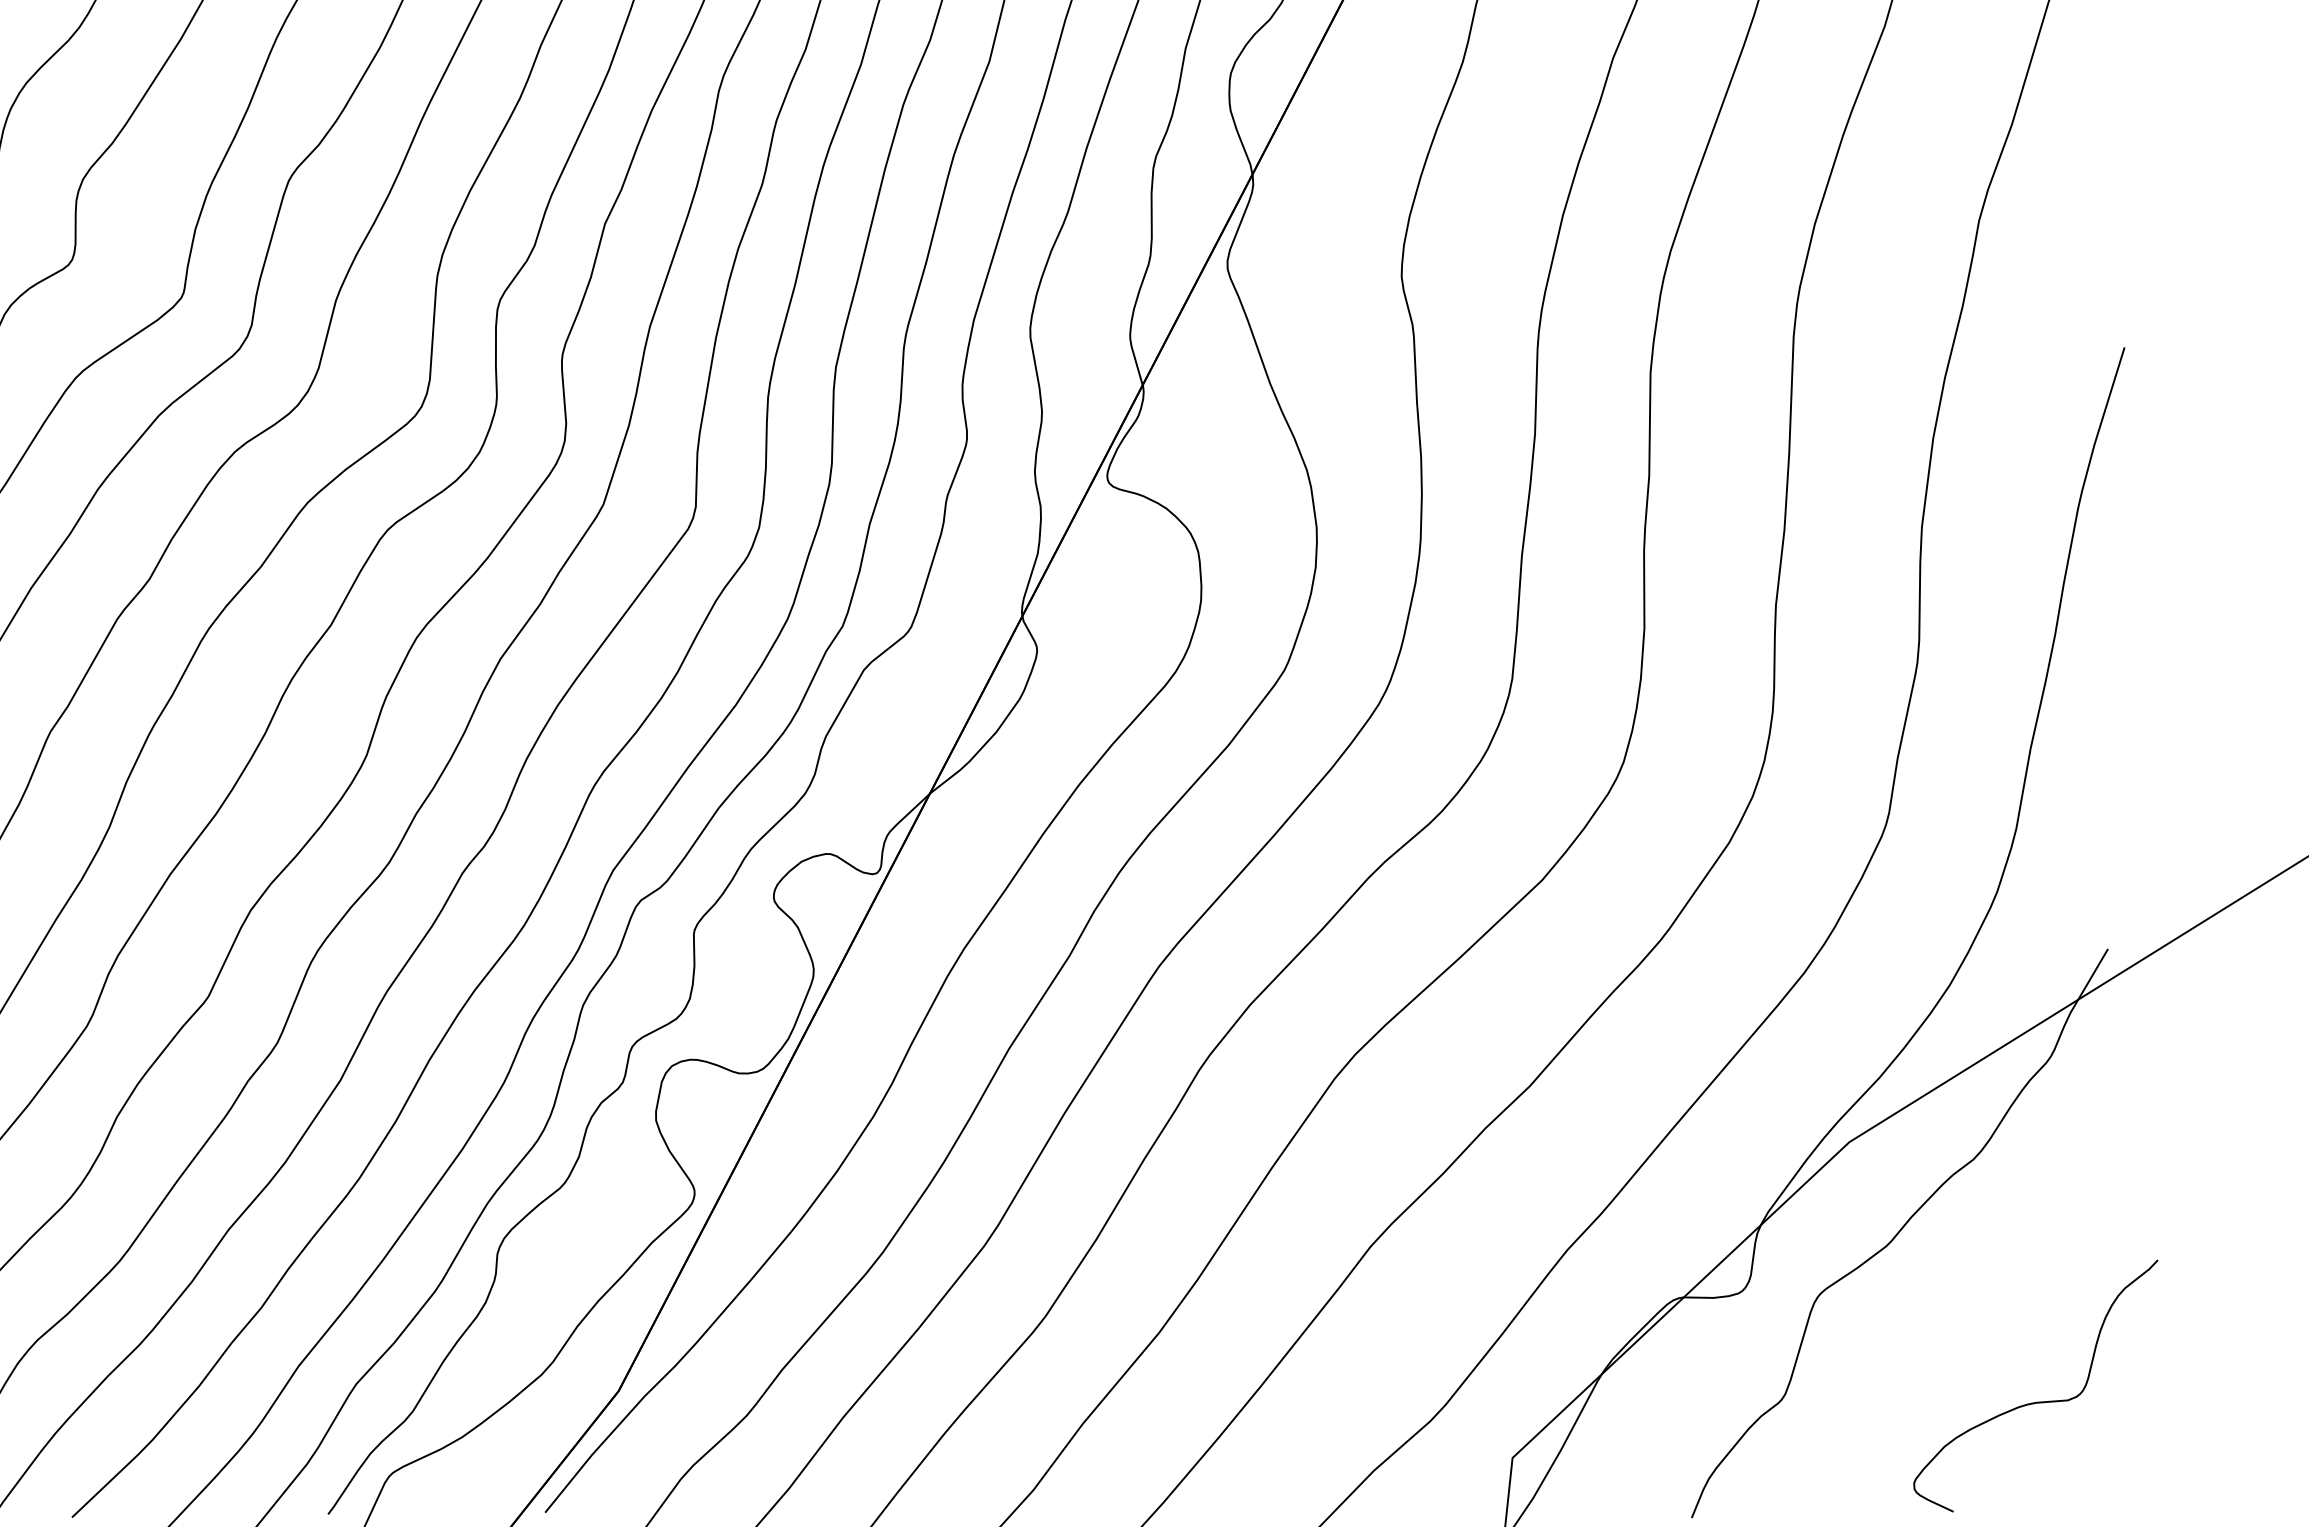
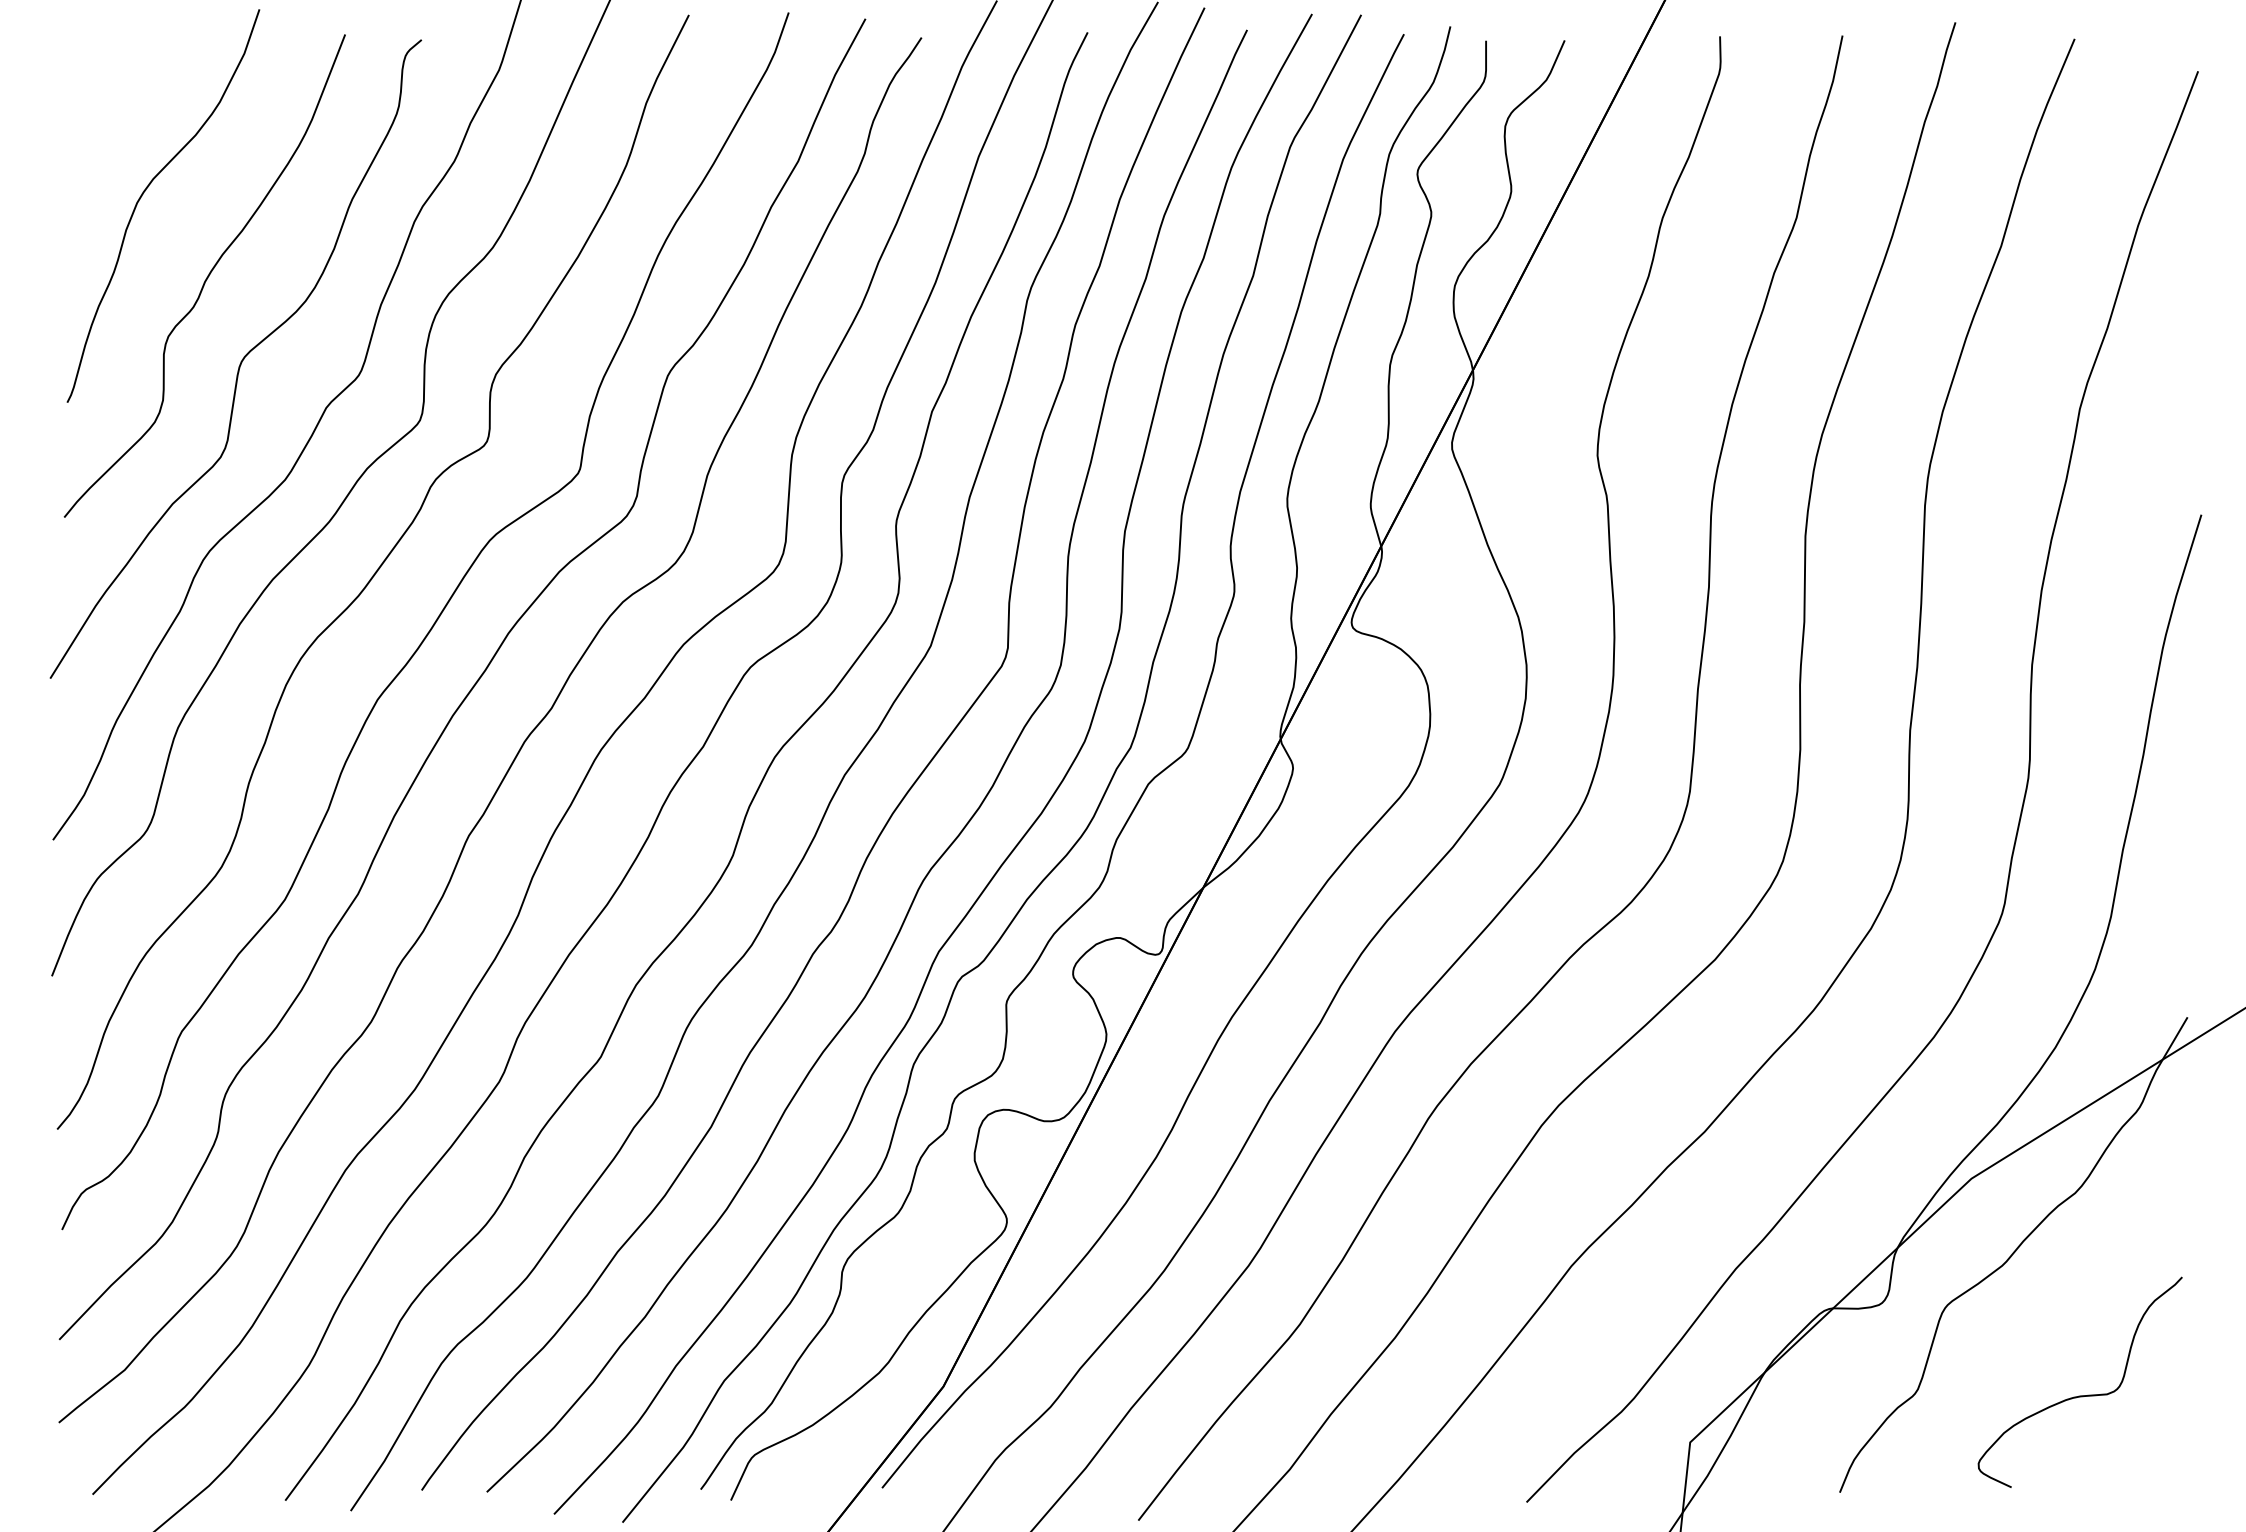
curve: (2034, 1401) -> (2079, 1395), moved

